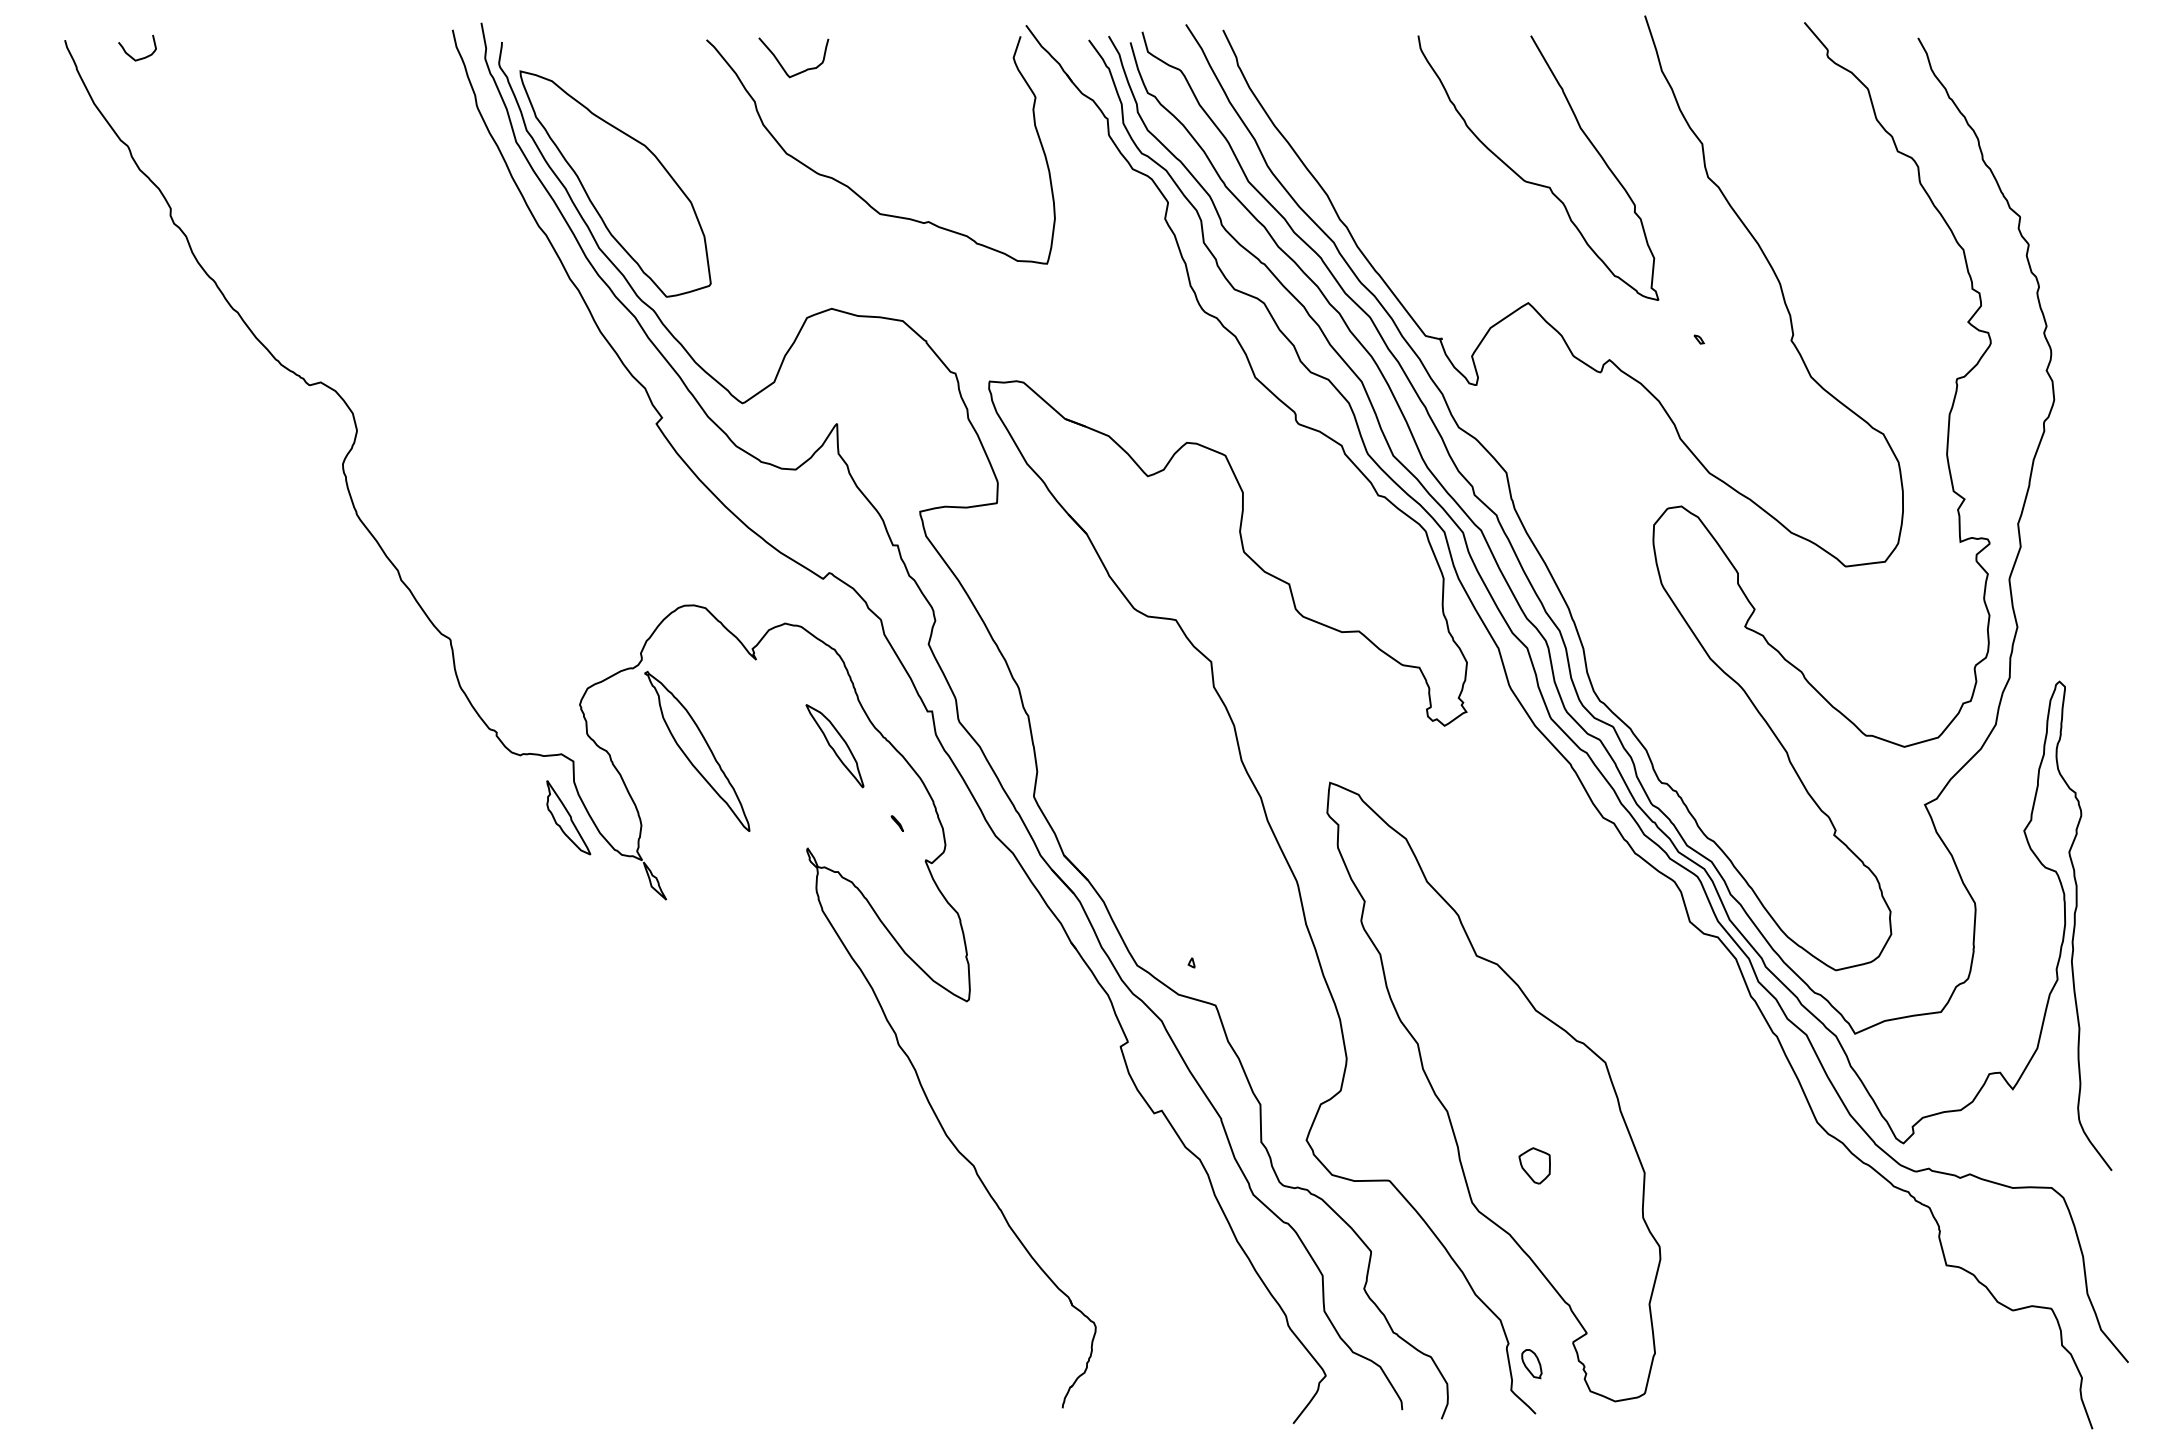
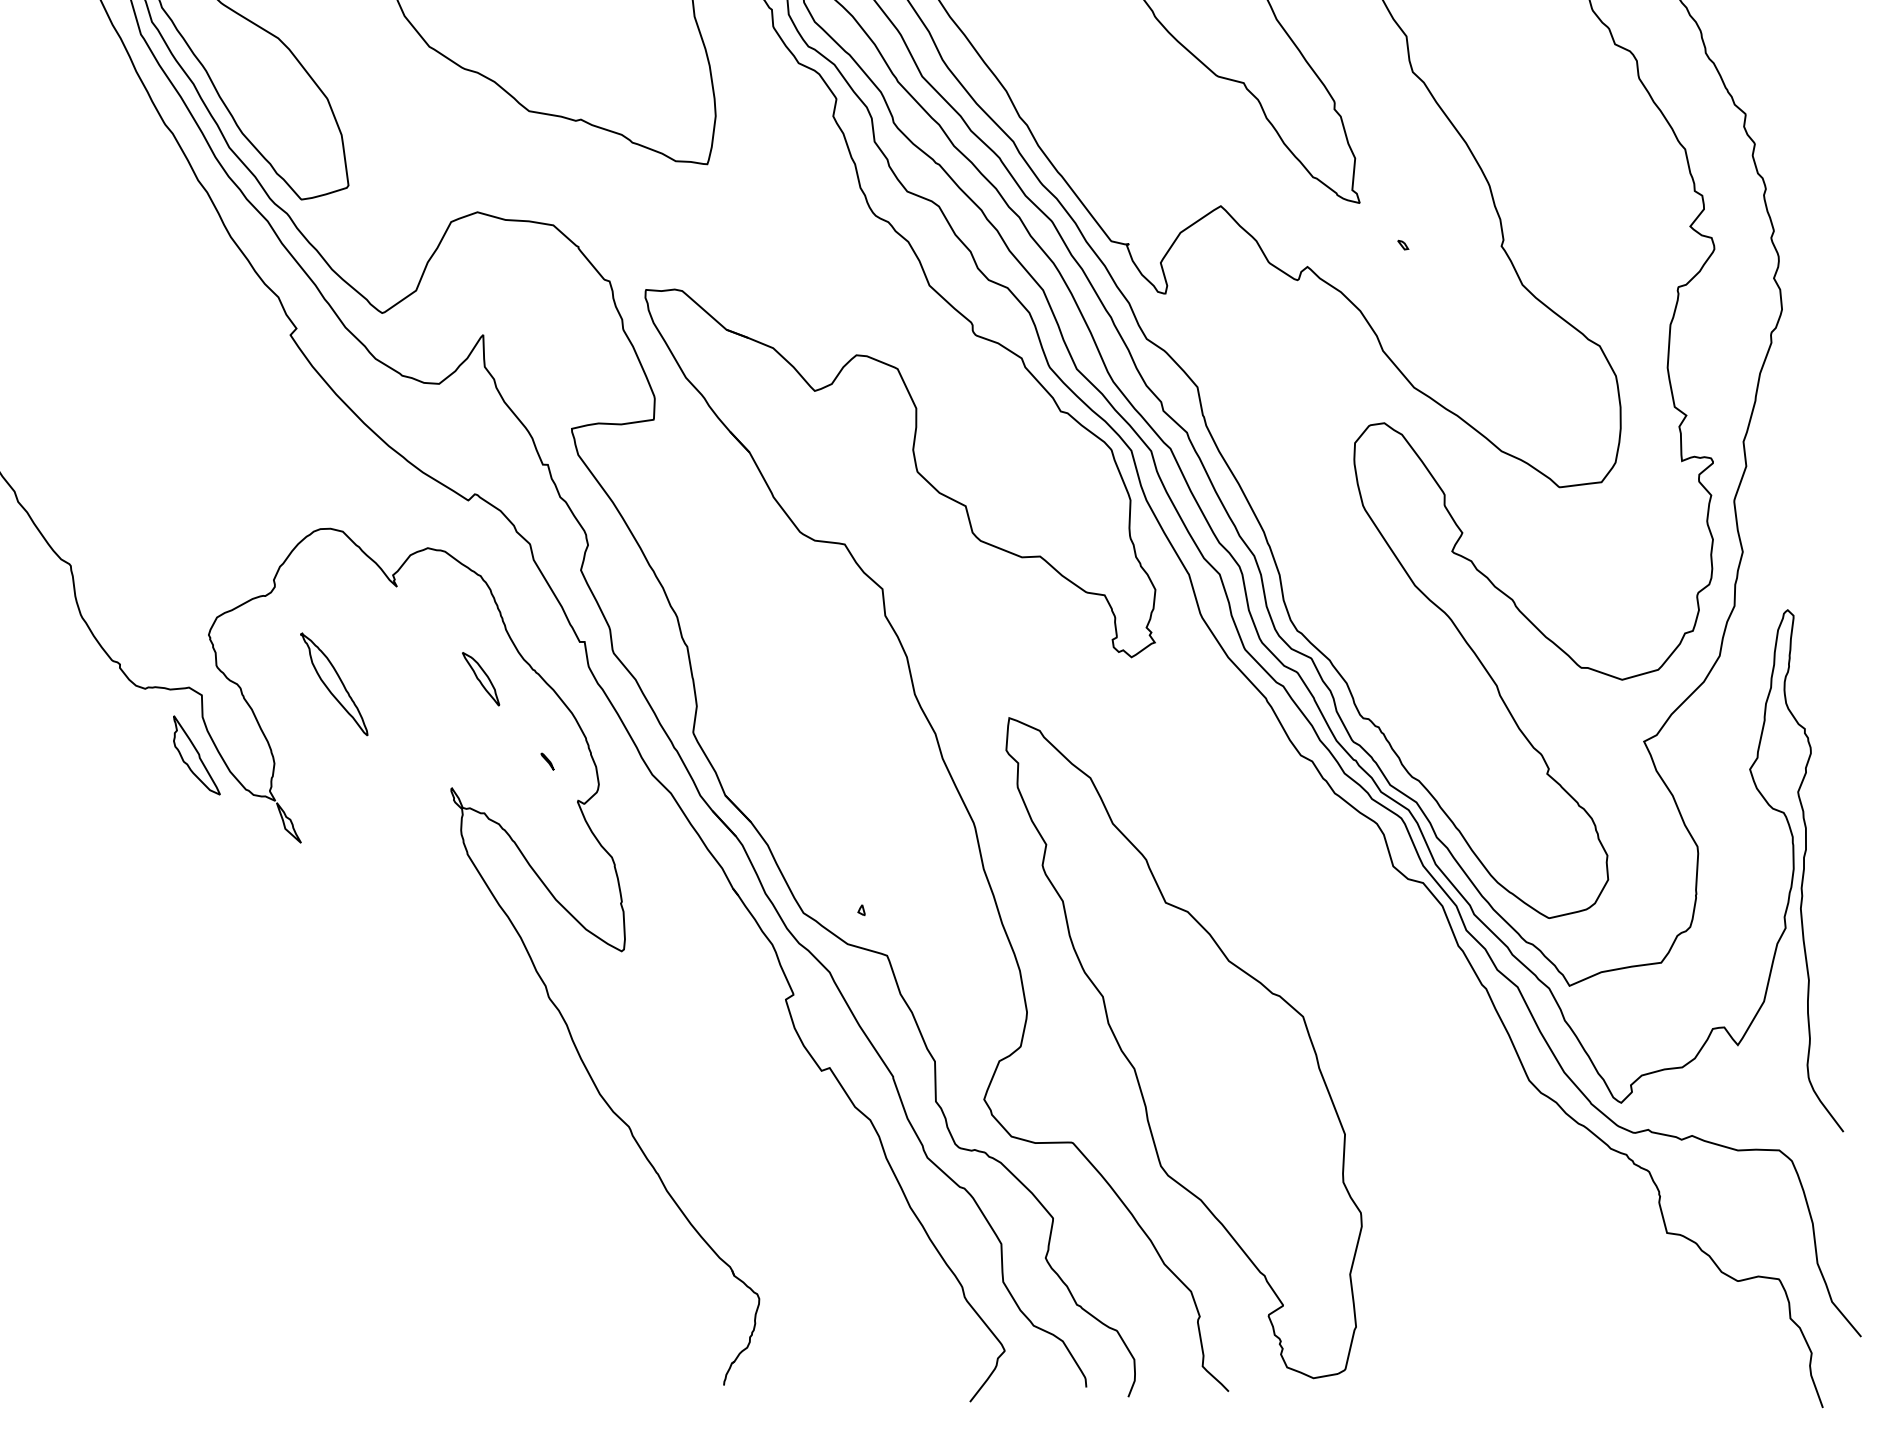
part: (834, 746) -> (480, 679), size x0.6
part: (697, 750) -> (334, 683), size x0.6
part: (1534, 1165) -> (1227, 1126), removed
part: (1531, 1364) -> (1224, 1338), removed

